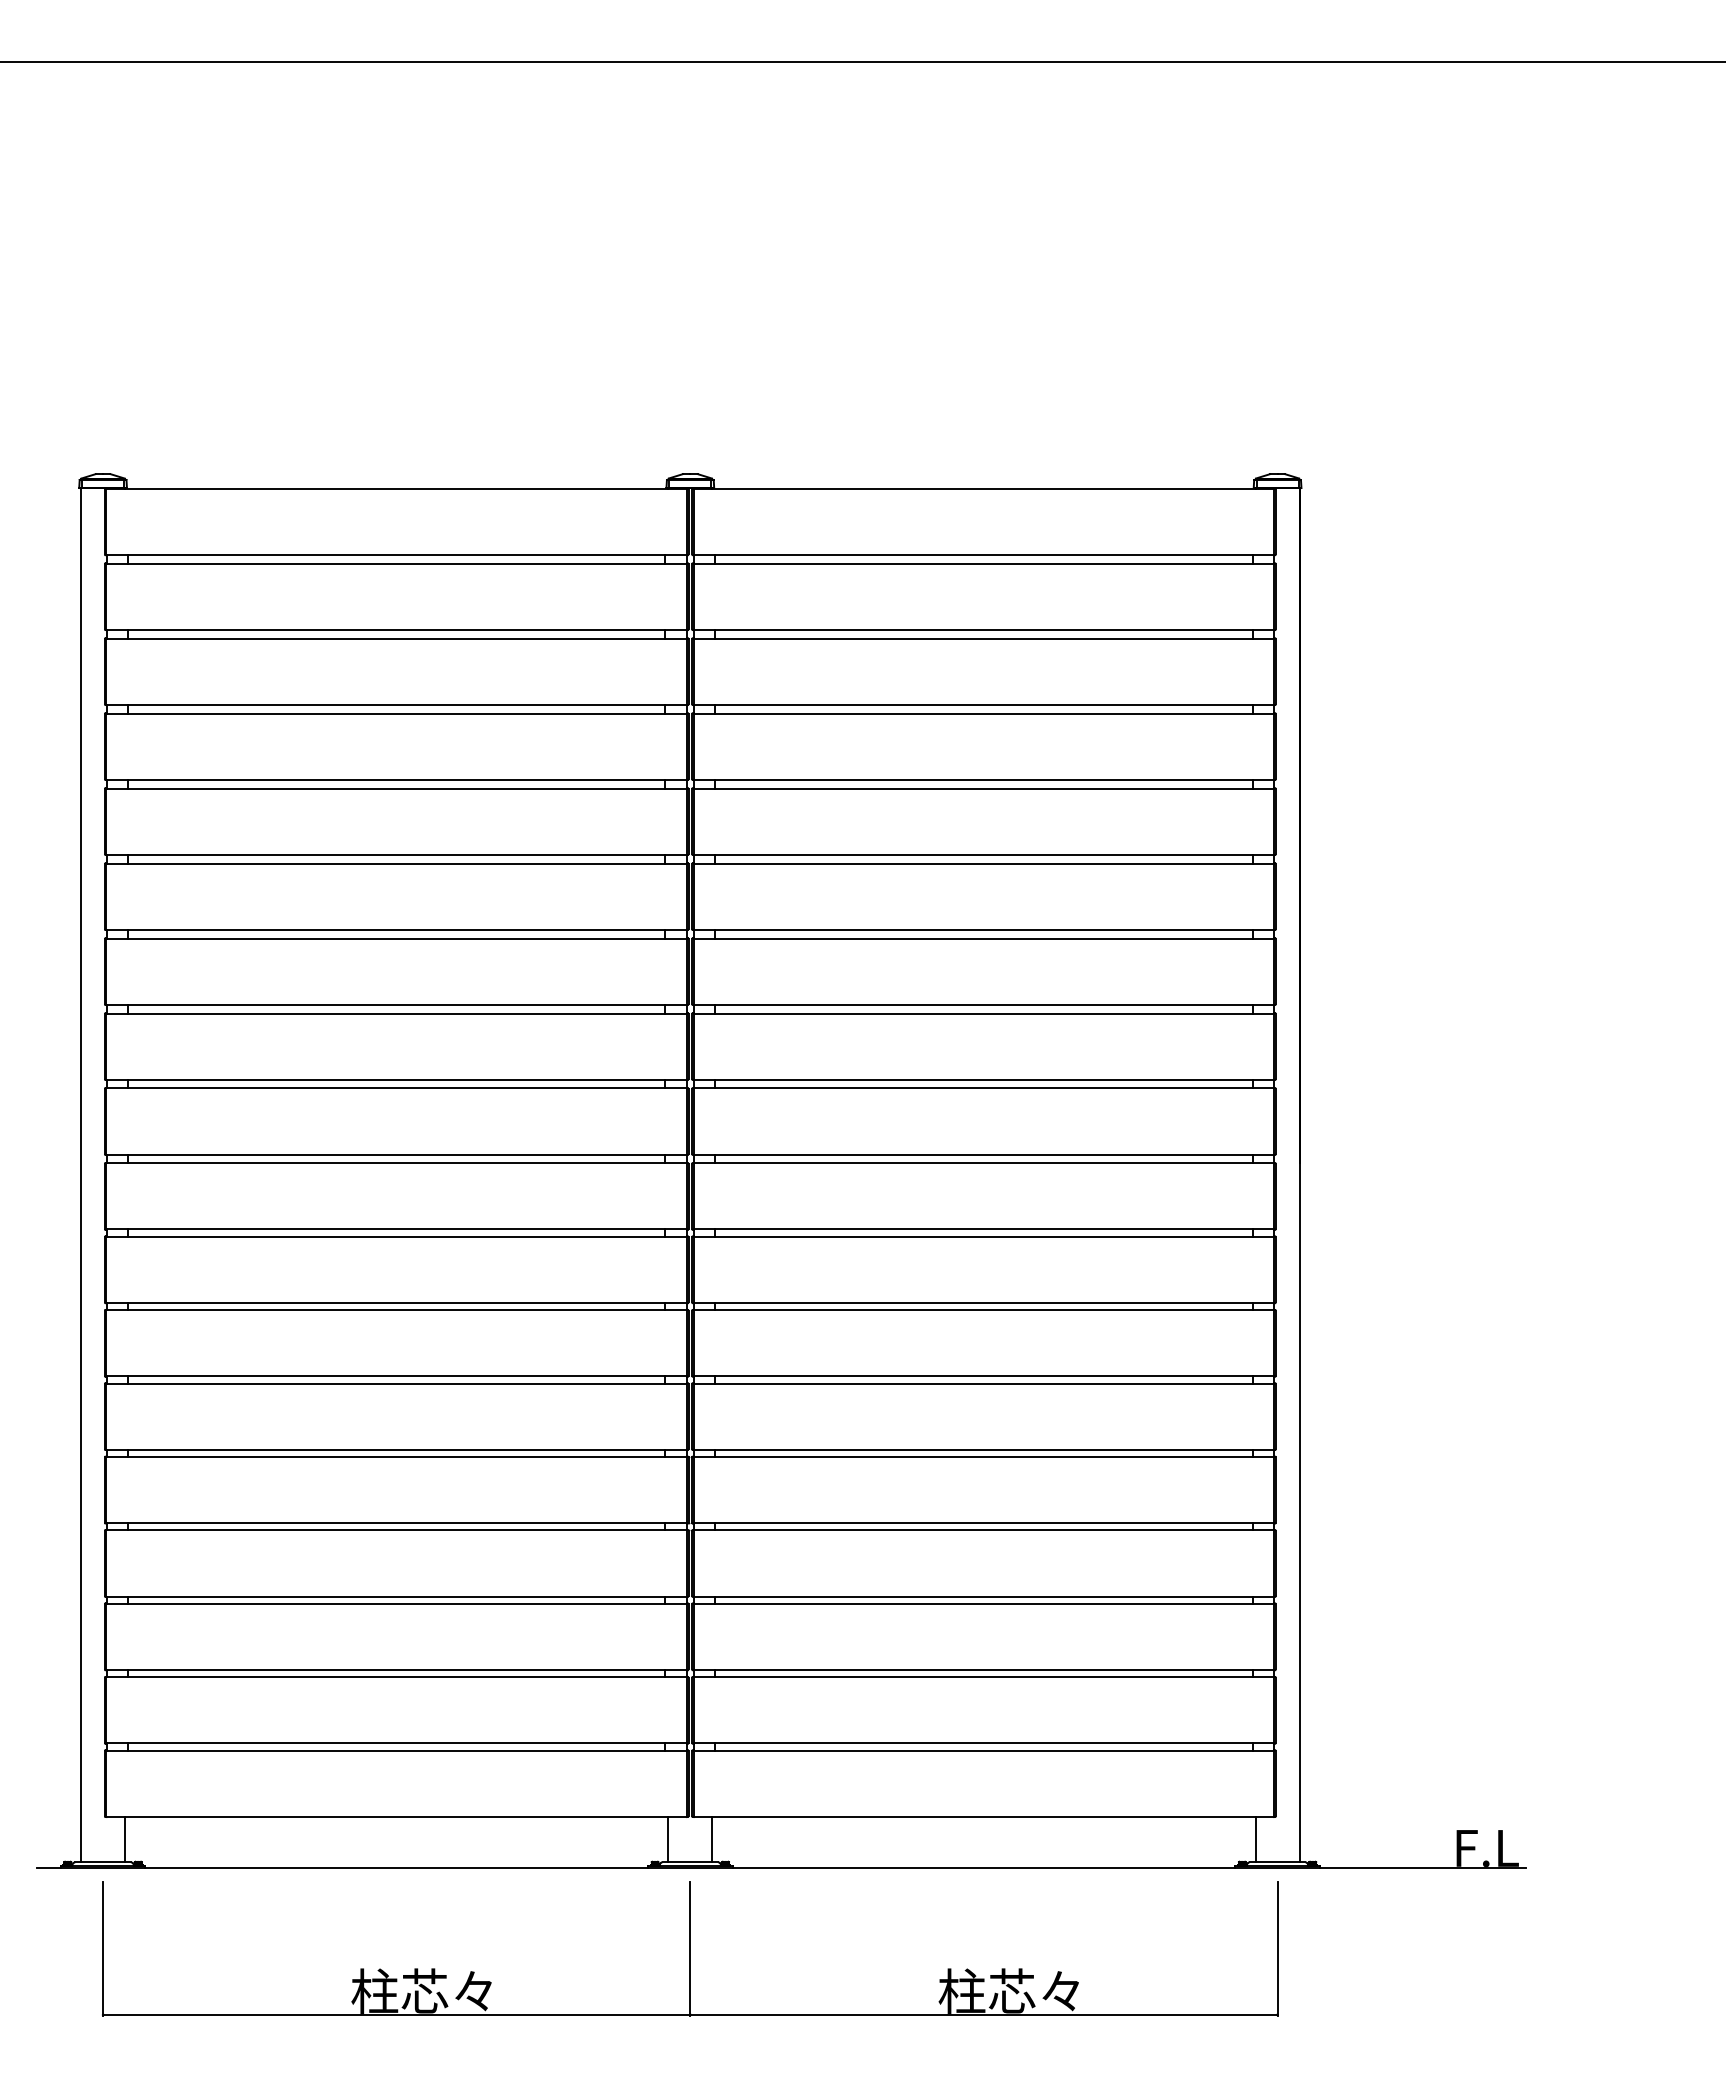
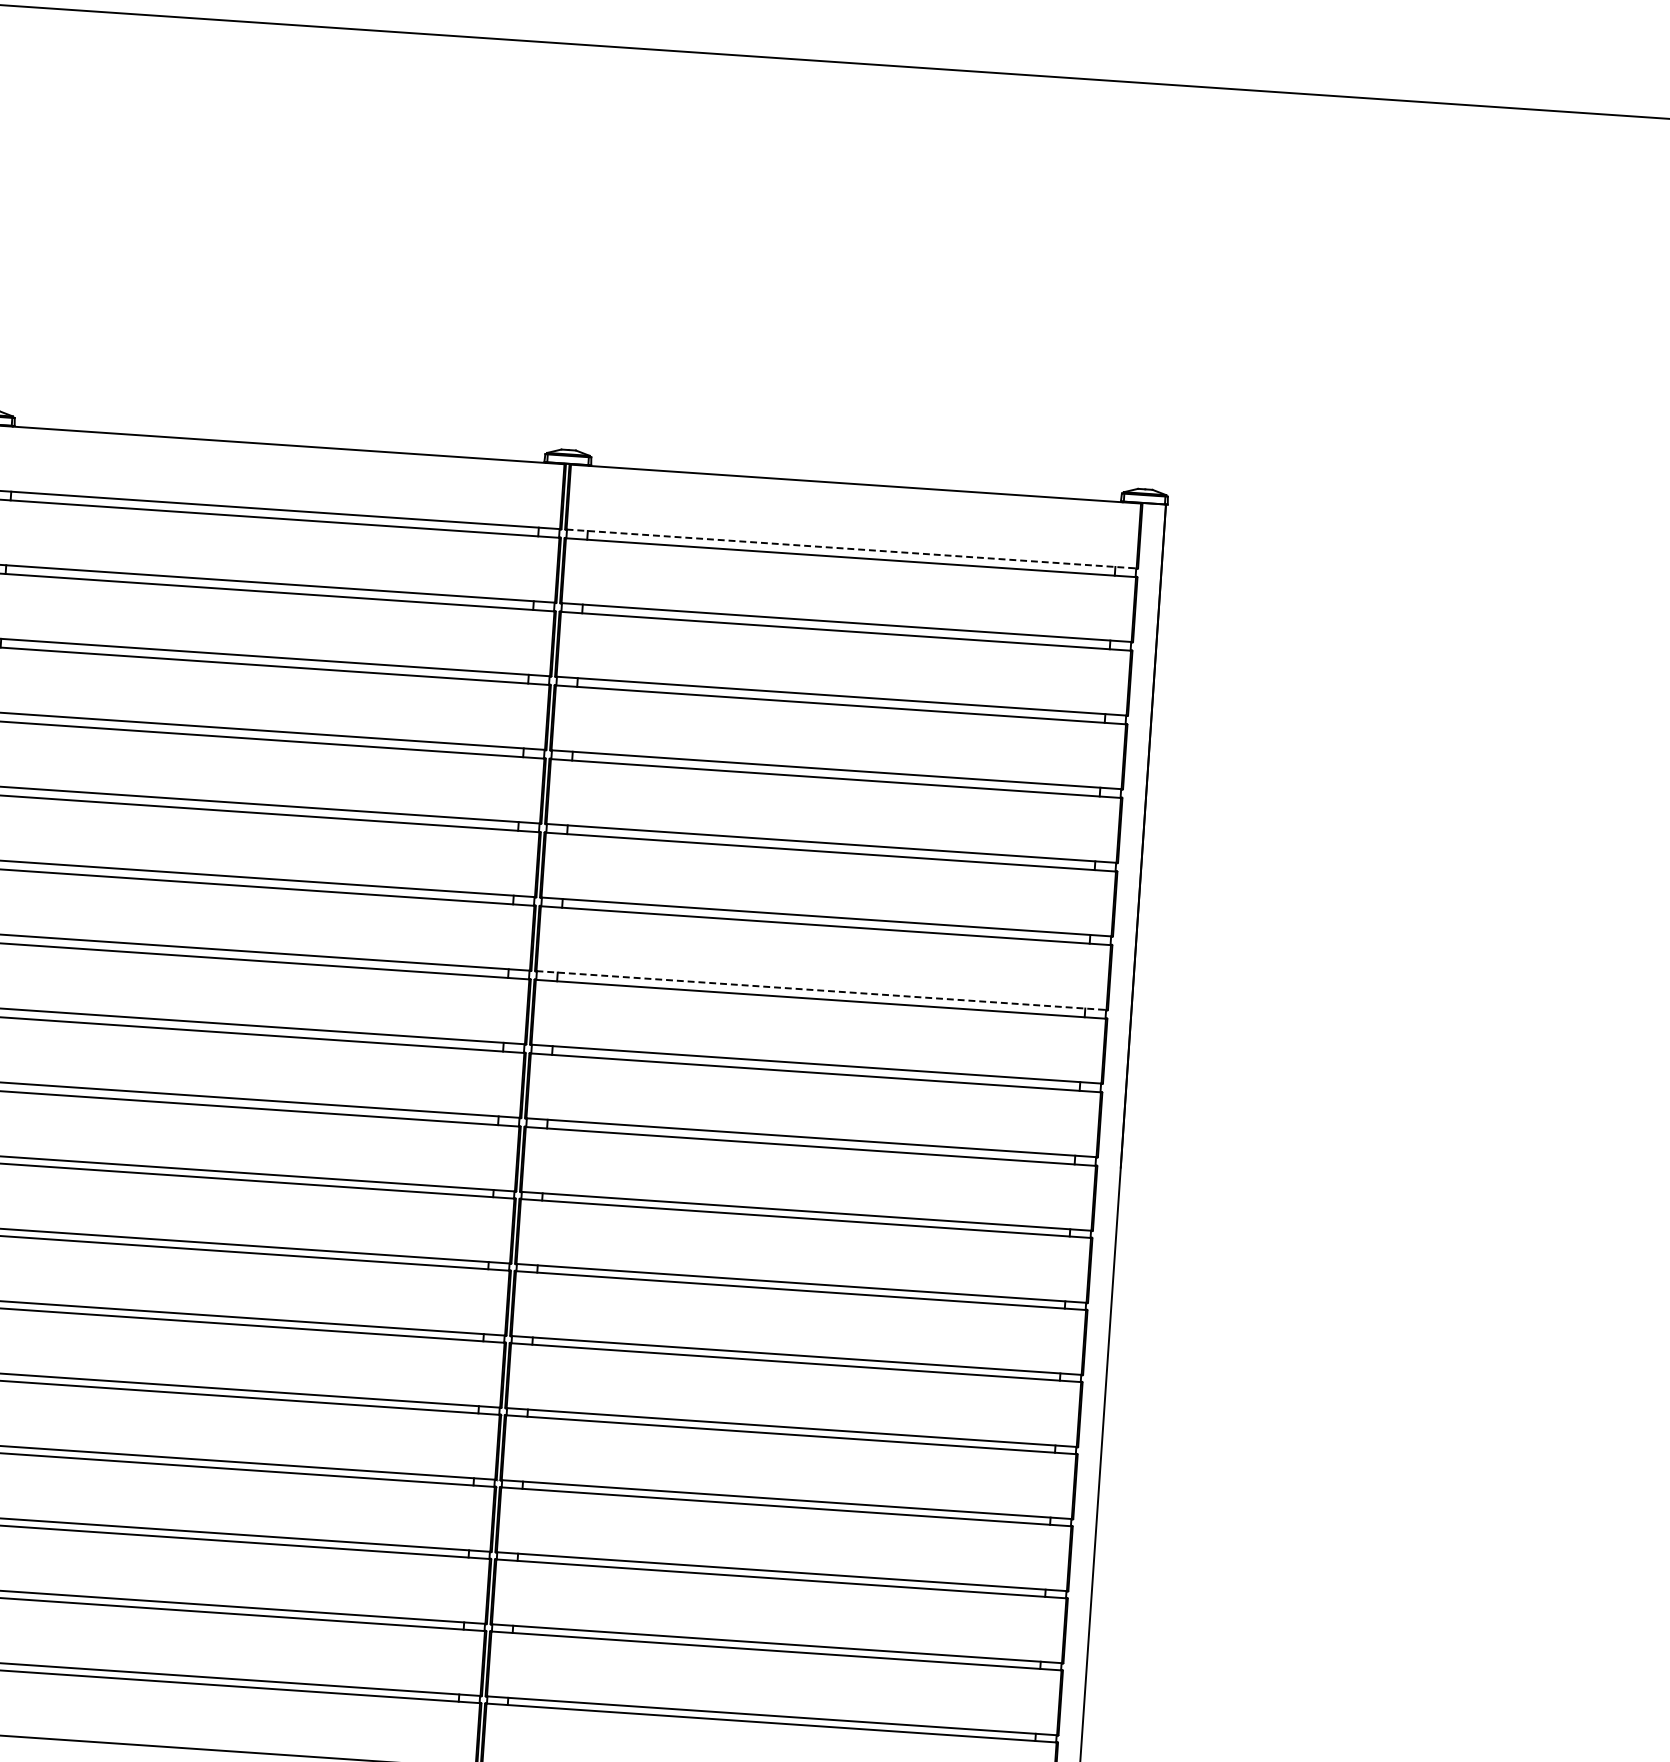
line: (984, 554) -> (852, 548), solid -> dashed
line: (984, 1004) -> (822, 990), solid -> dashed

